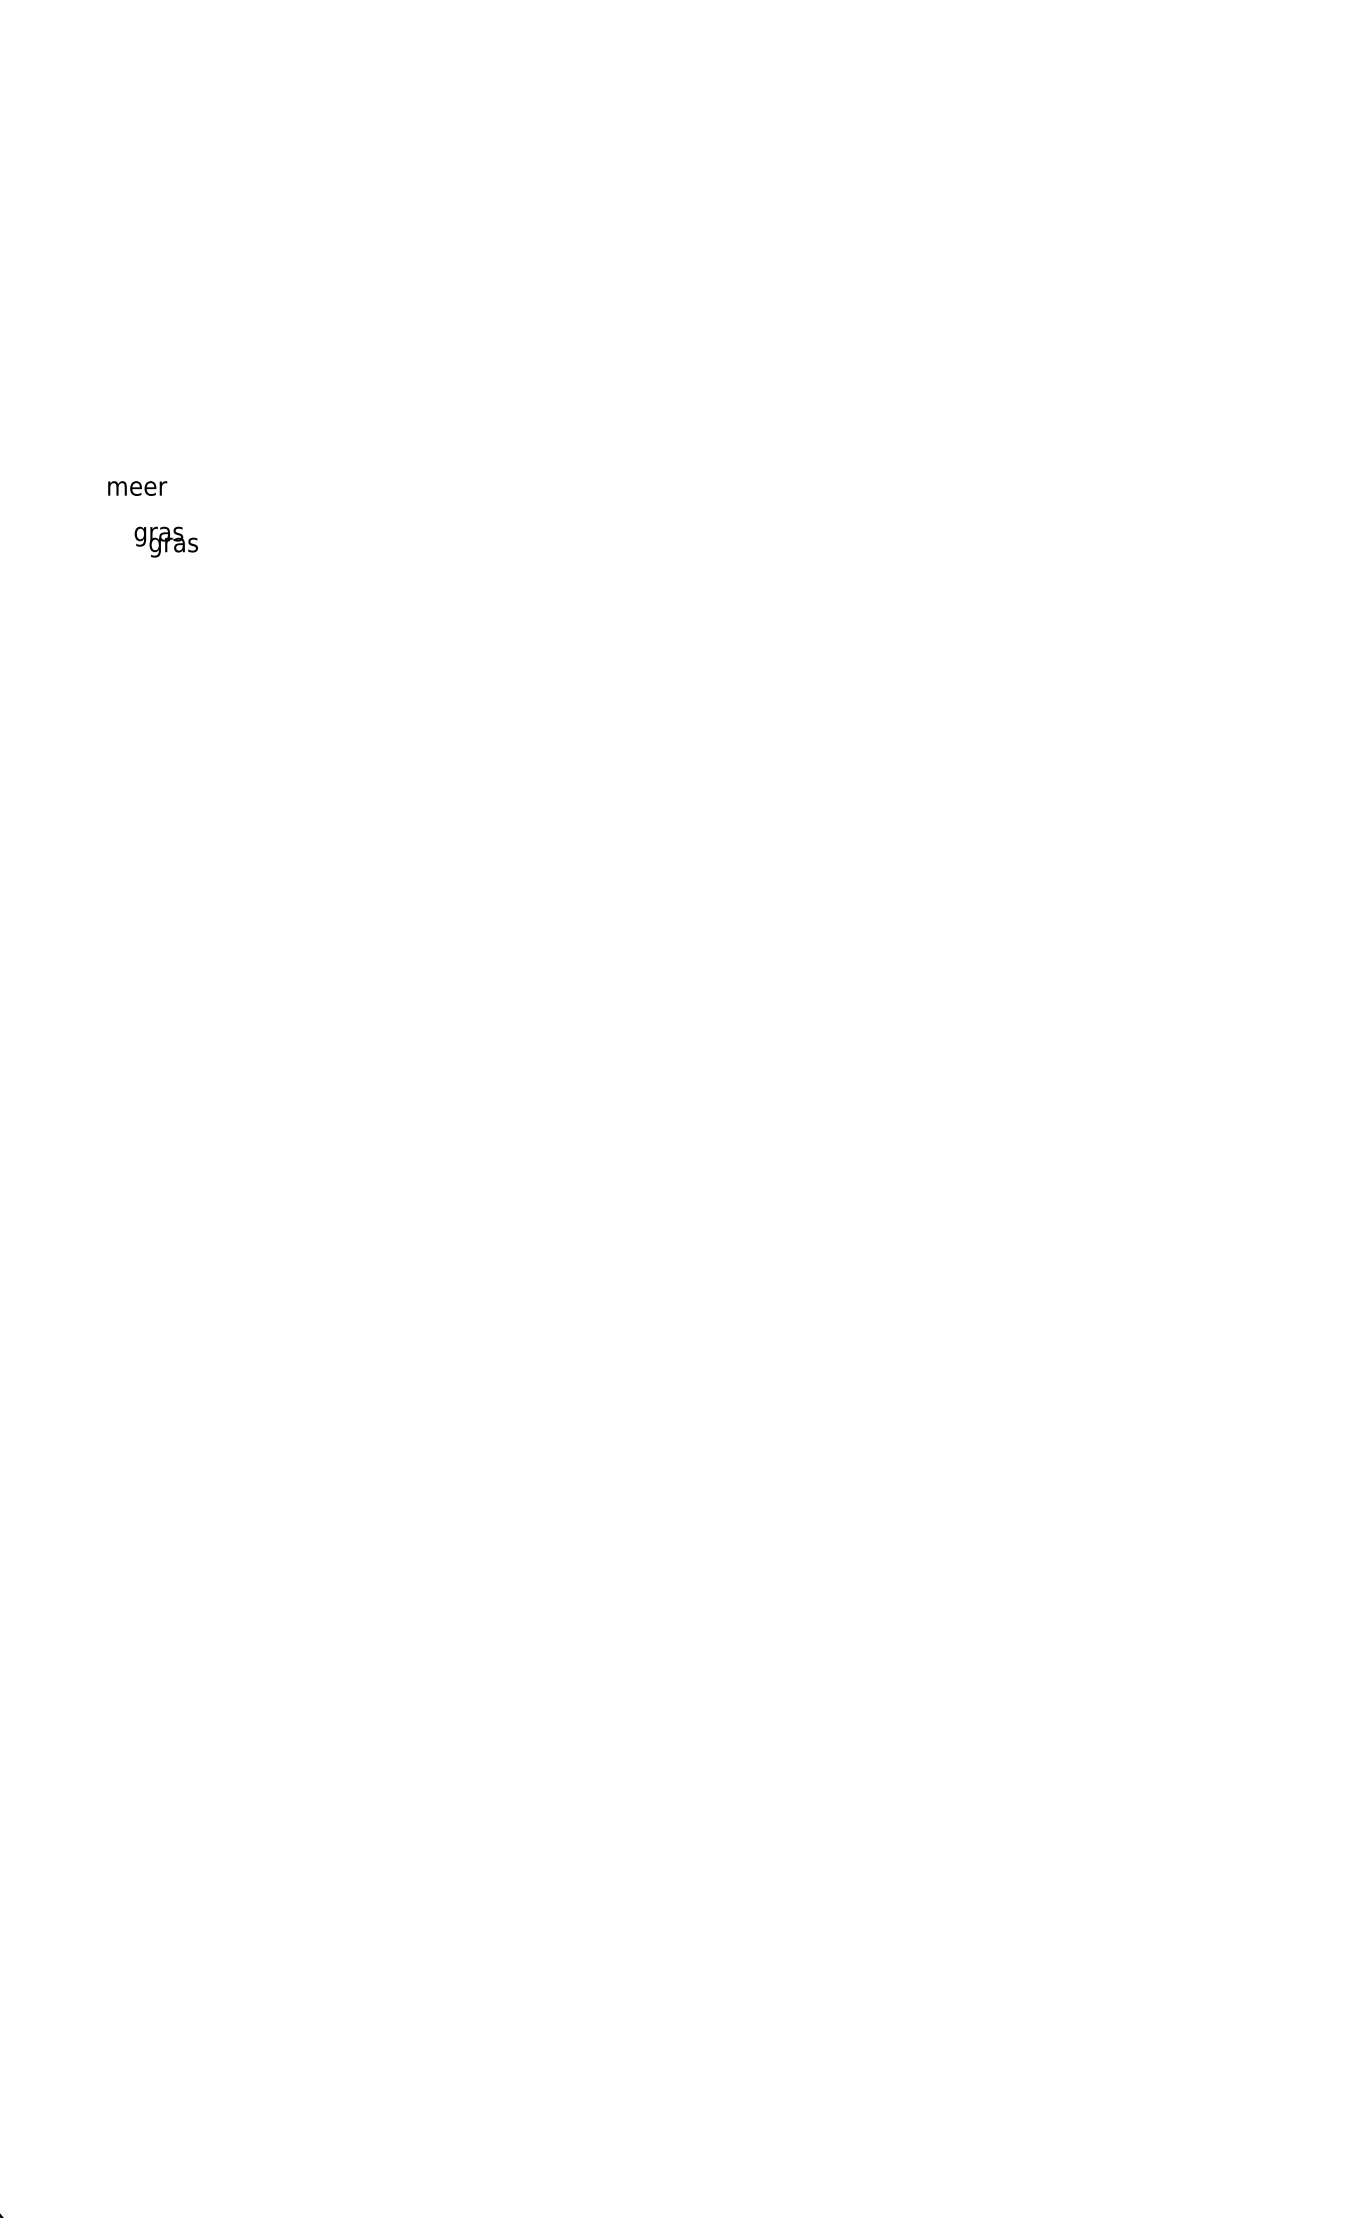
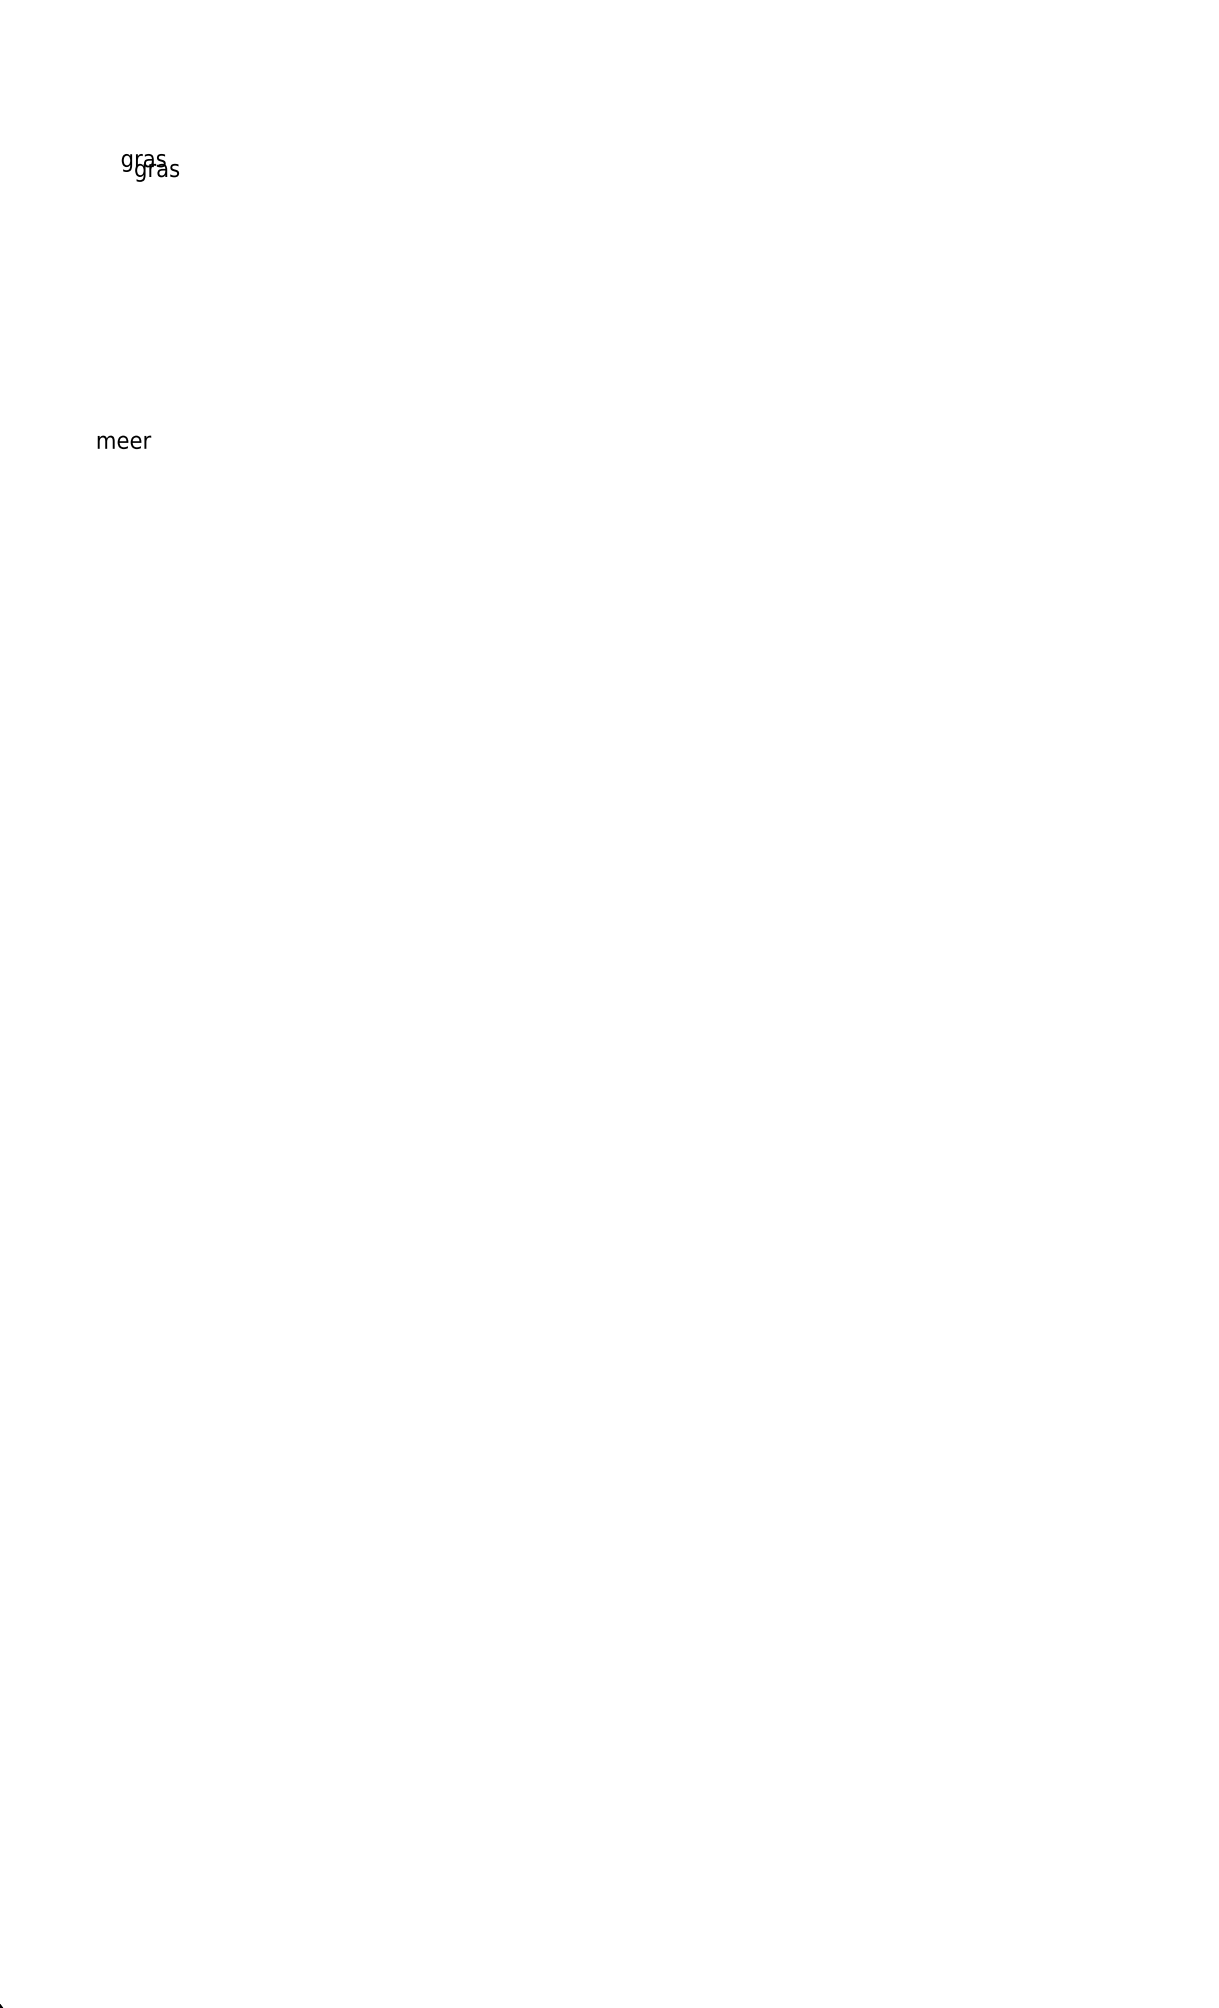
text: (165, 541) -> (149, 167), moved

